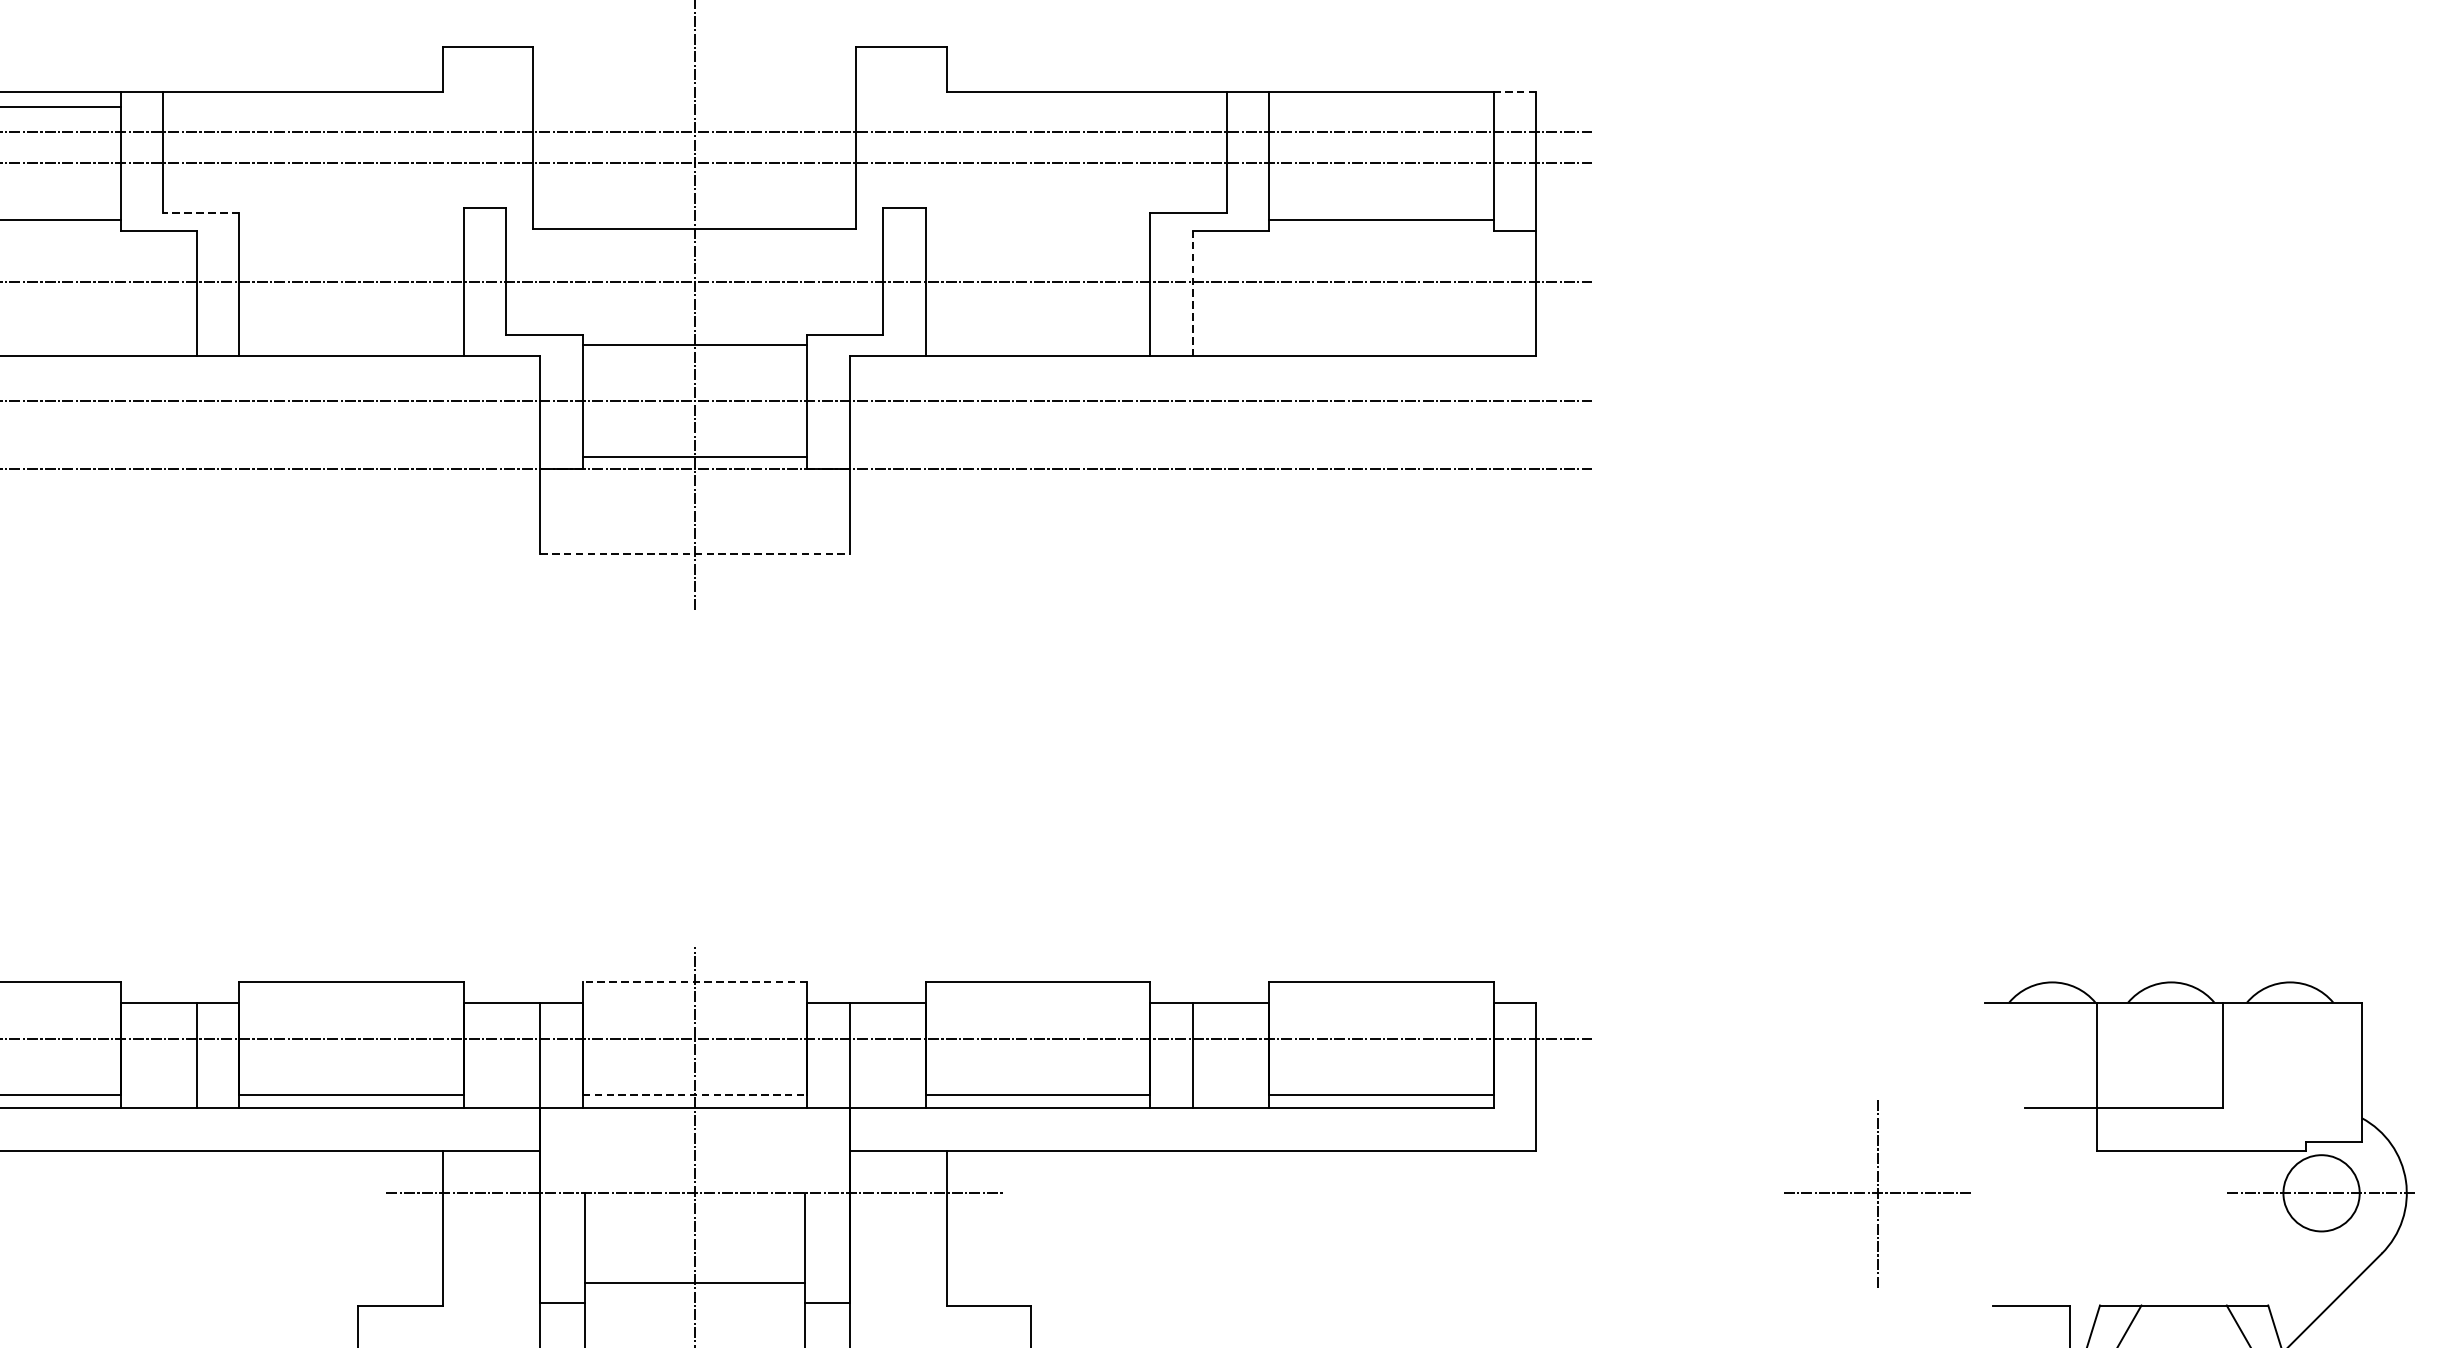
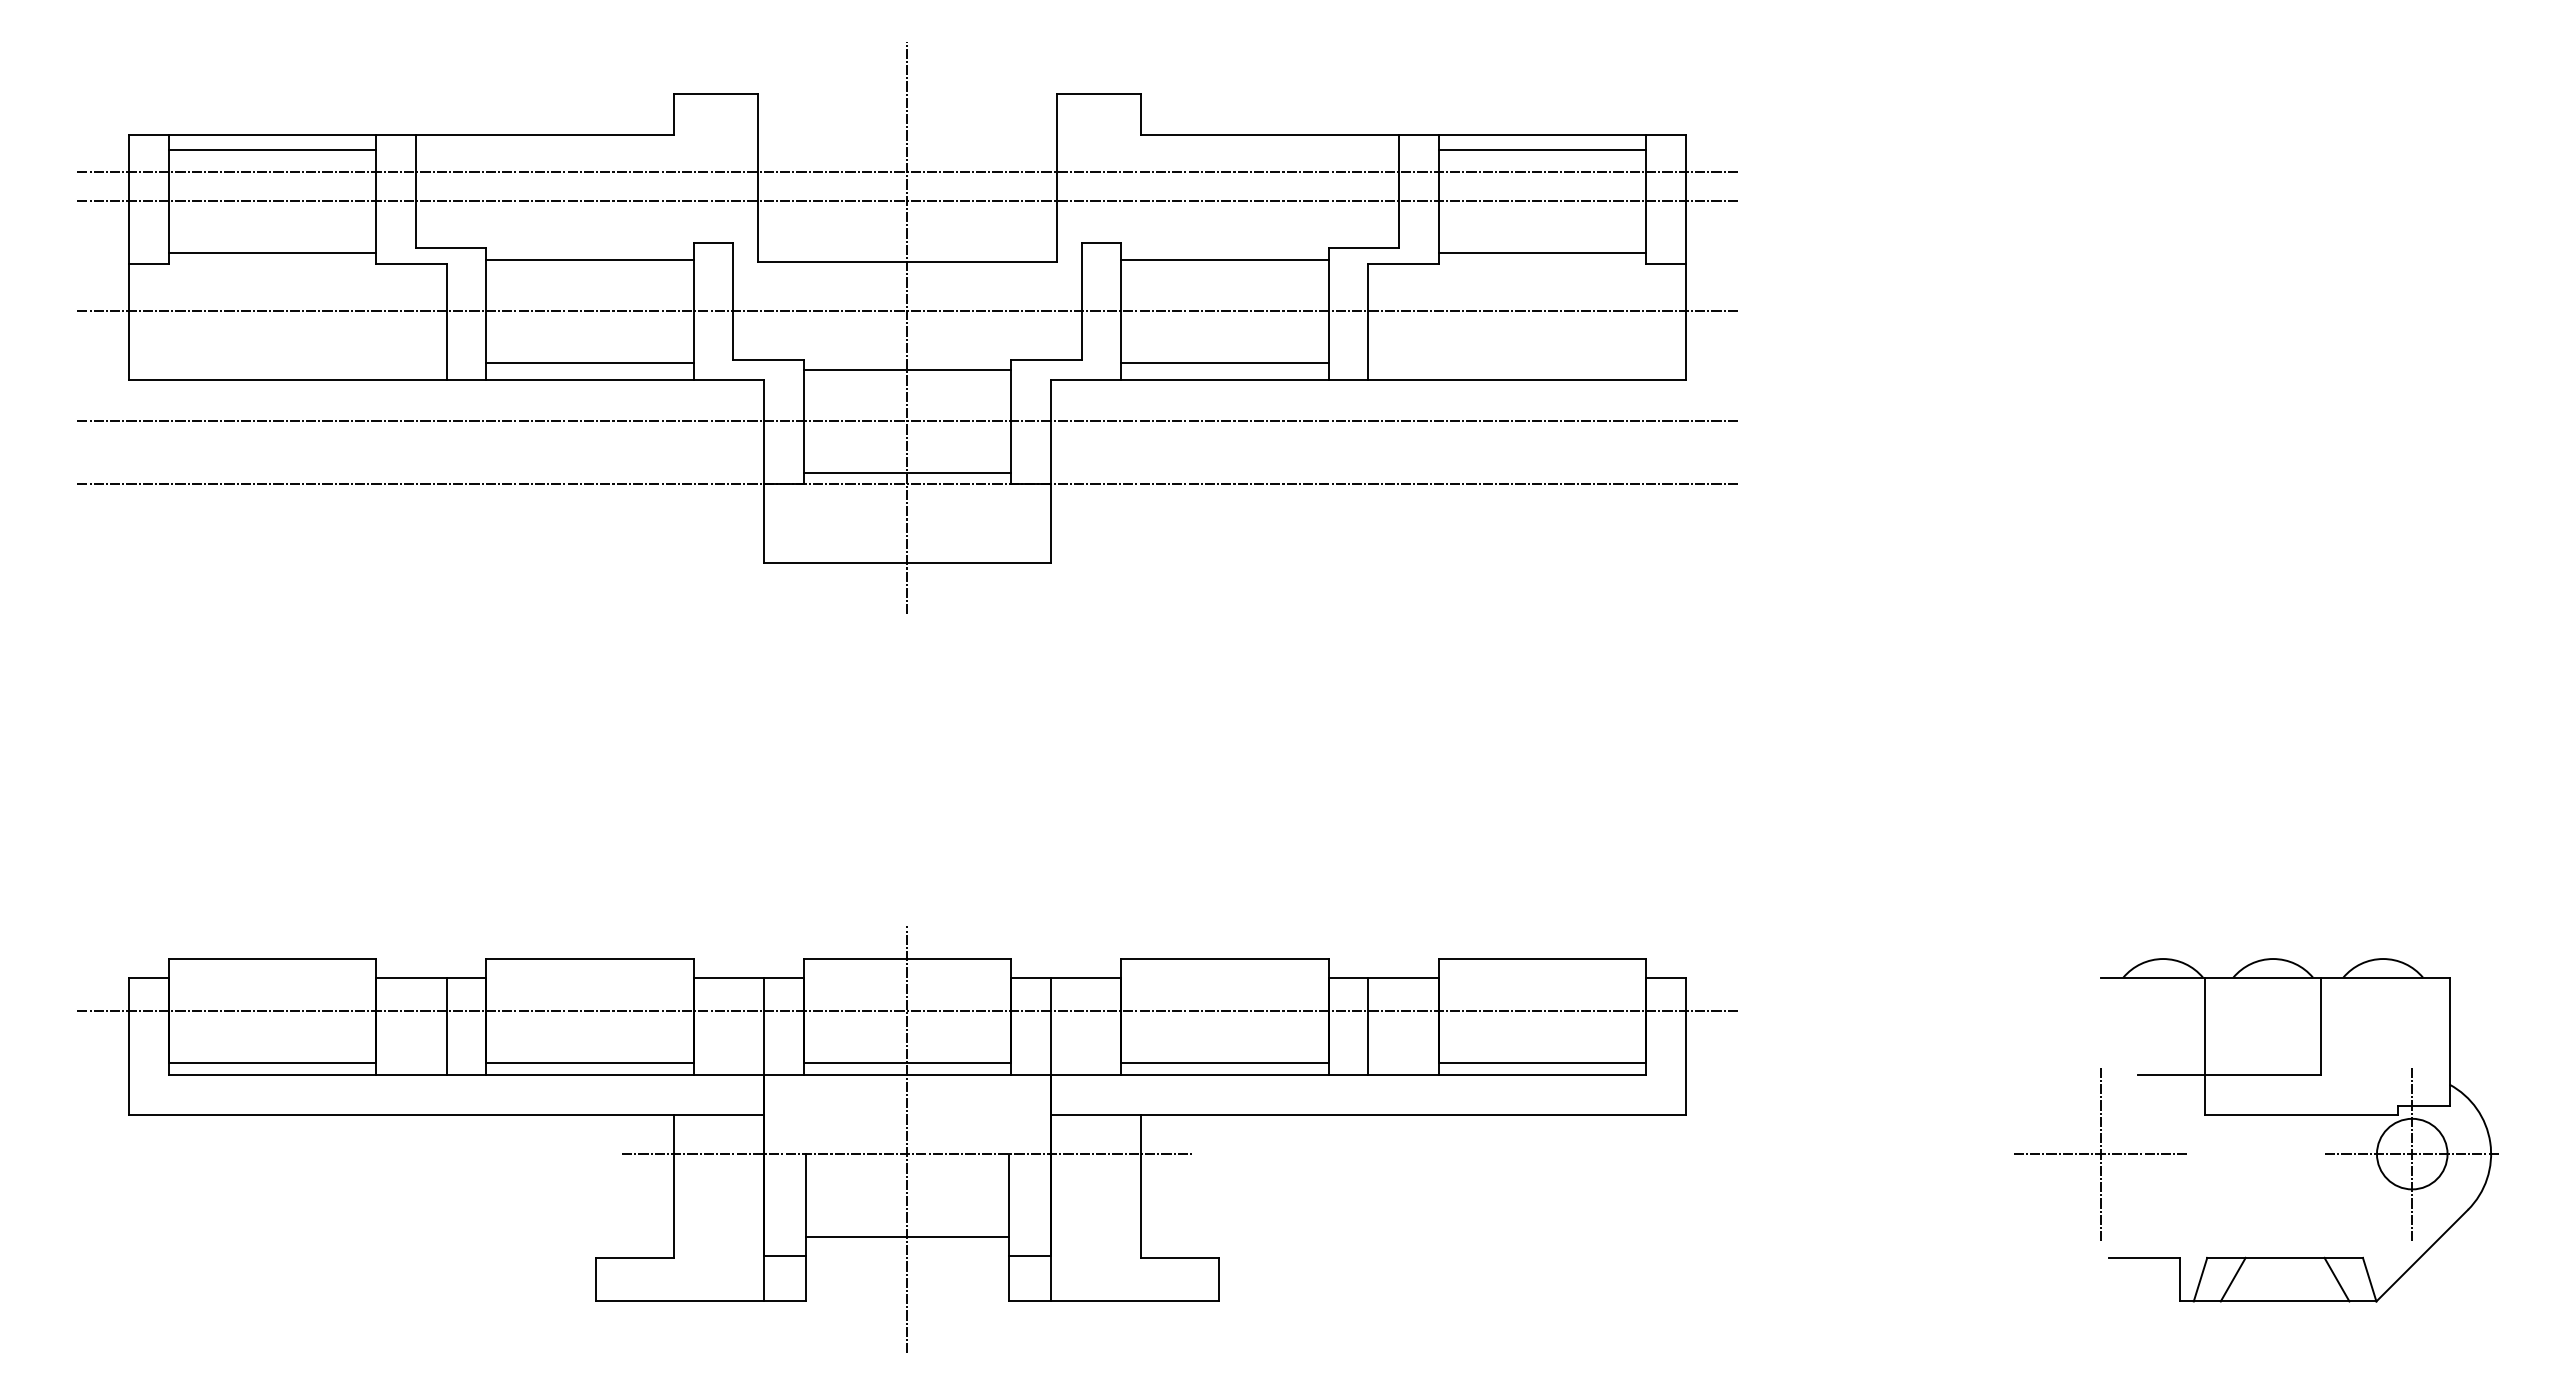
line: (1515, 92) -> (1666, 135), dashed -> solid
line: (1381, 107) -> (1542, 149), added
line: (200, 213) -> (450, 247), dashed -> solid
line: (351, 226) -> (589, 259), added
line: (1037, 226) -> (1224, 259), added
line: (1193, 293) -> (1368, 321), dashed -> solid
line: (351, 338) -> (589, 363), added
line: (1037, 338) -> (1224, 363), added
line: (694, 553) -> (907, 562), dashed -> solid
line: (694, 982) -> (907, 959), dashed -> solid
line: (694, 1094) -> (907, 1062), dashed -> solid
line: (2321, 1192) -> (2412, 1153), added
part: (1877, 1193) -> (2100, 1154), moved

